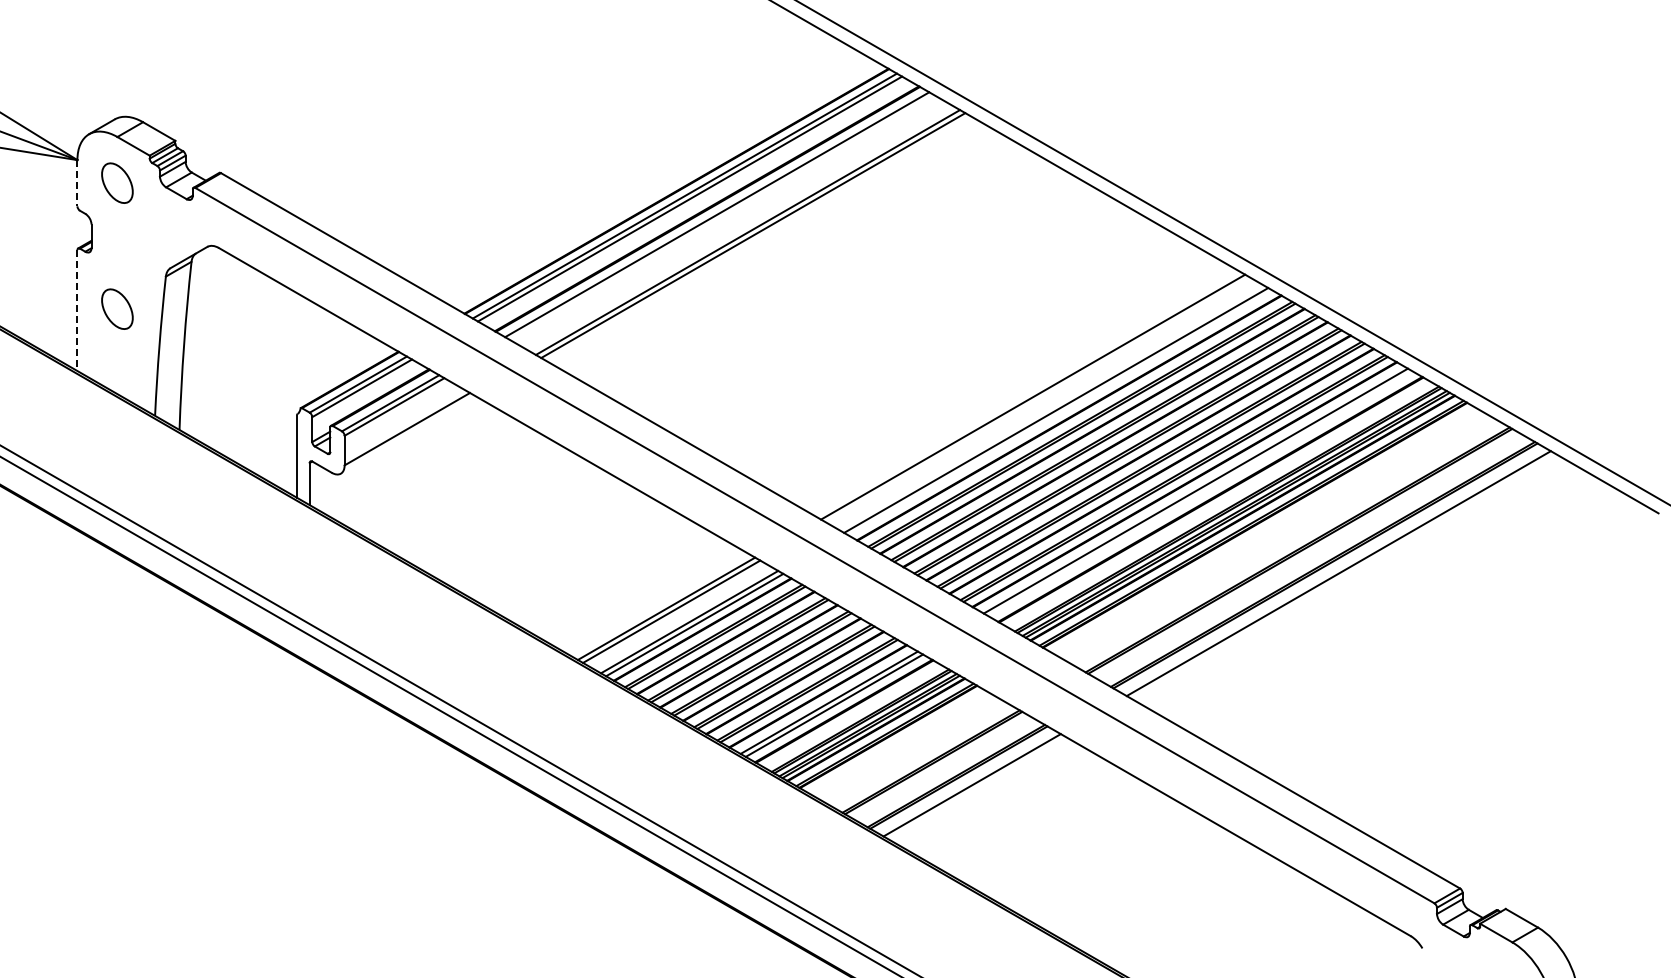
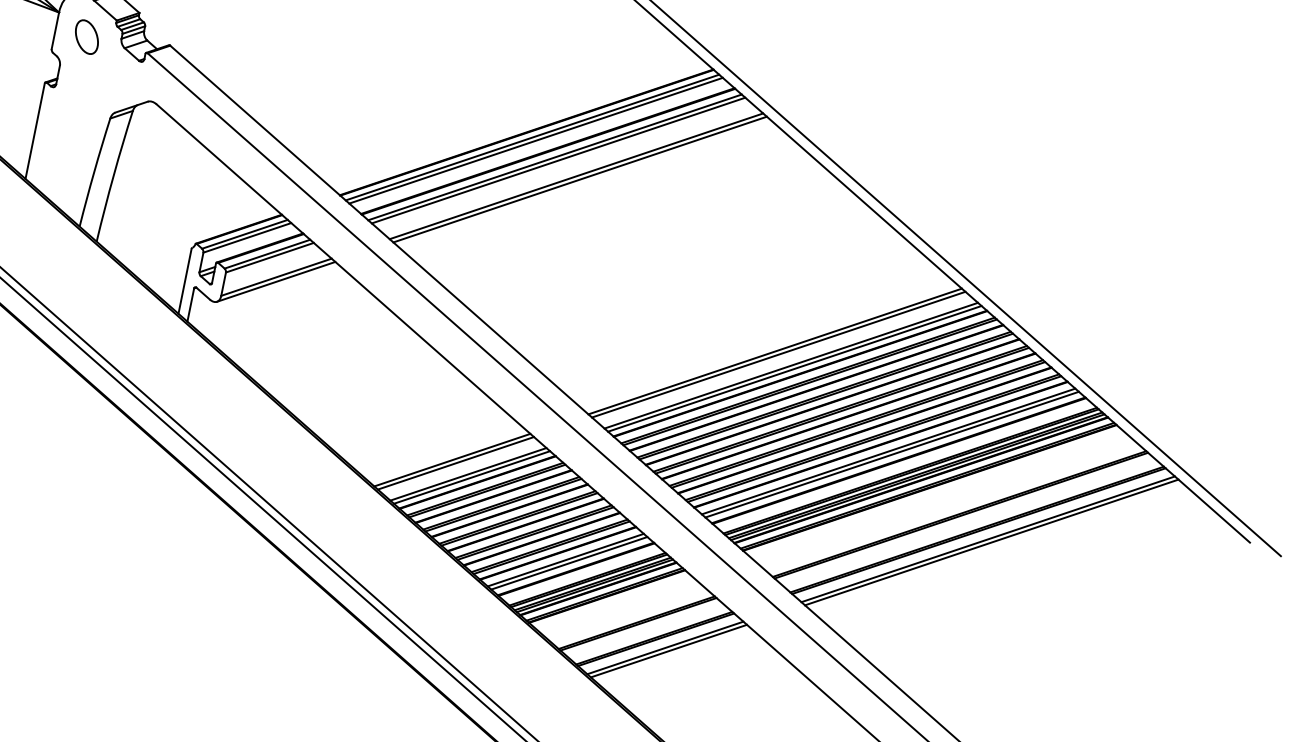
line: (77, 183) -> (55, 31), dashed -> solid
line: (722, 217) -> (558, 160), added
part: (117, 308) -> (67, 135), removed
line: (77, 311) -> (35, 131), dashed -> solid
line: (1038, 399) -> (779, 354), added
line: (1061, 413) -> (794, 368), added
line: (407, 434) -> (275, 281), added
line: (1200, 493) -> (891, 454), added
line: (1343, 576) -> (991, 542), added
line: (976, 788) -> (668, 651), added

